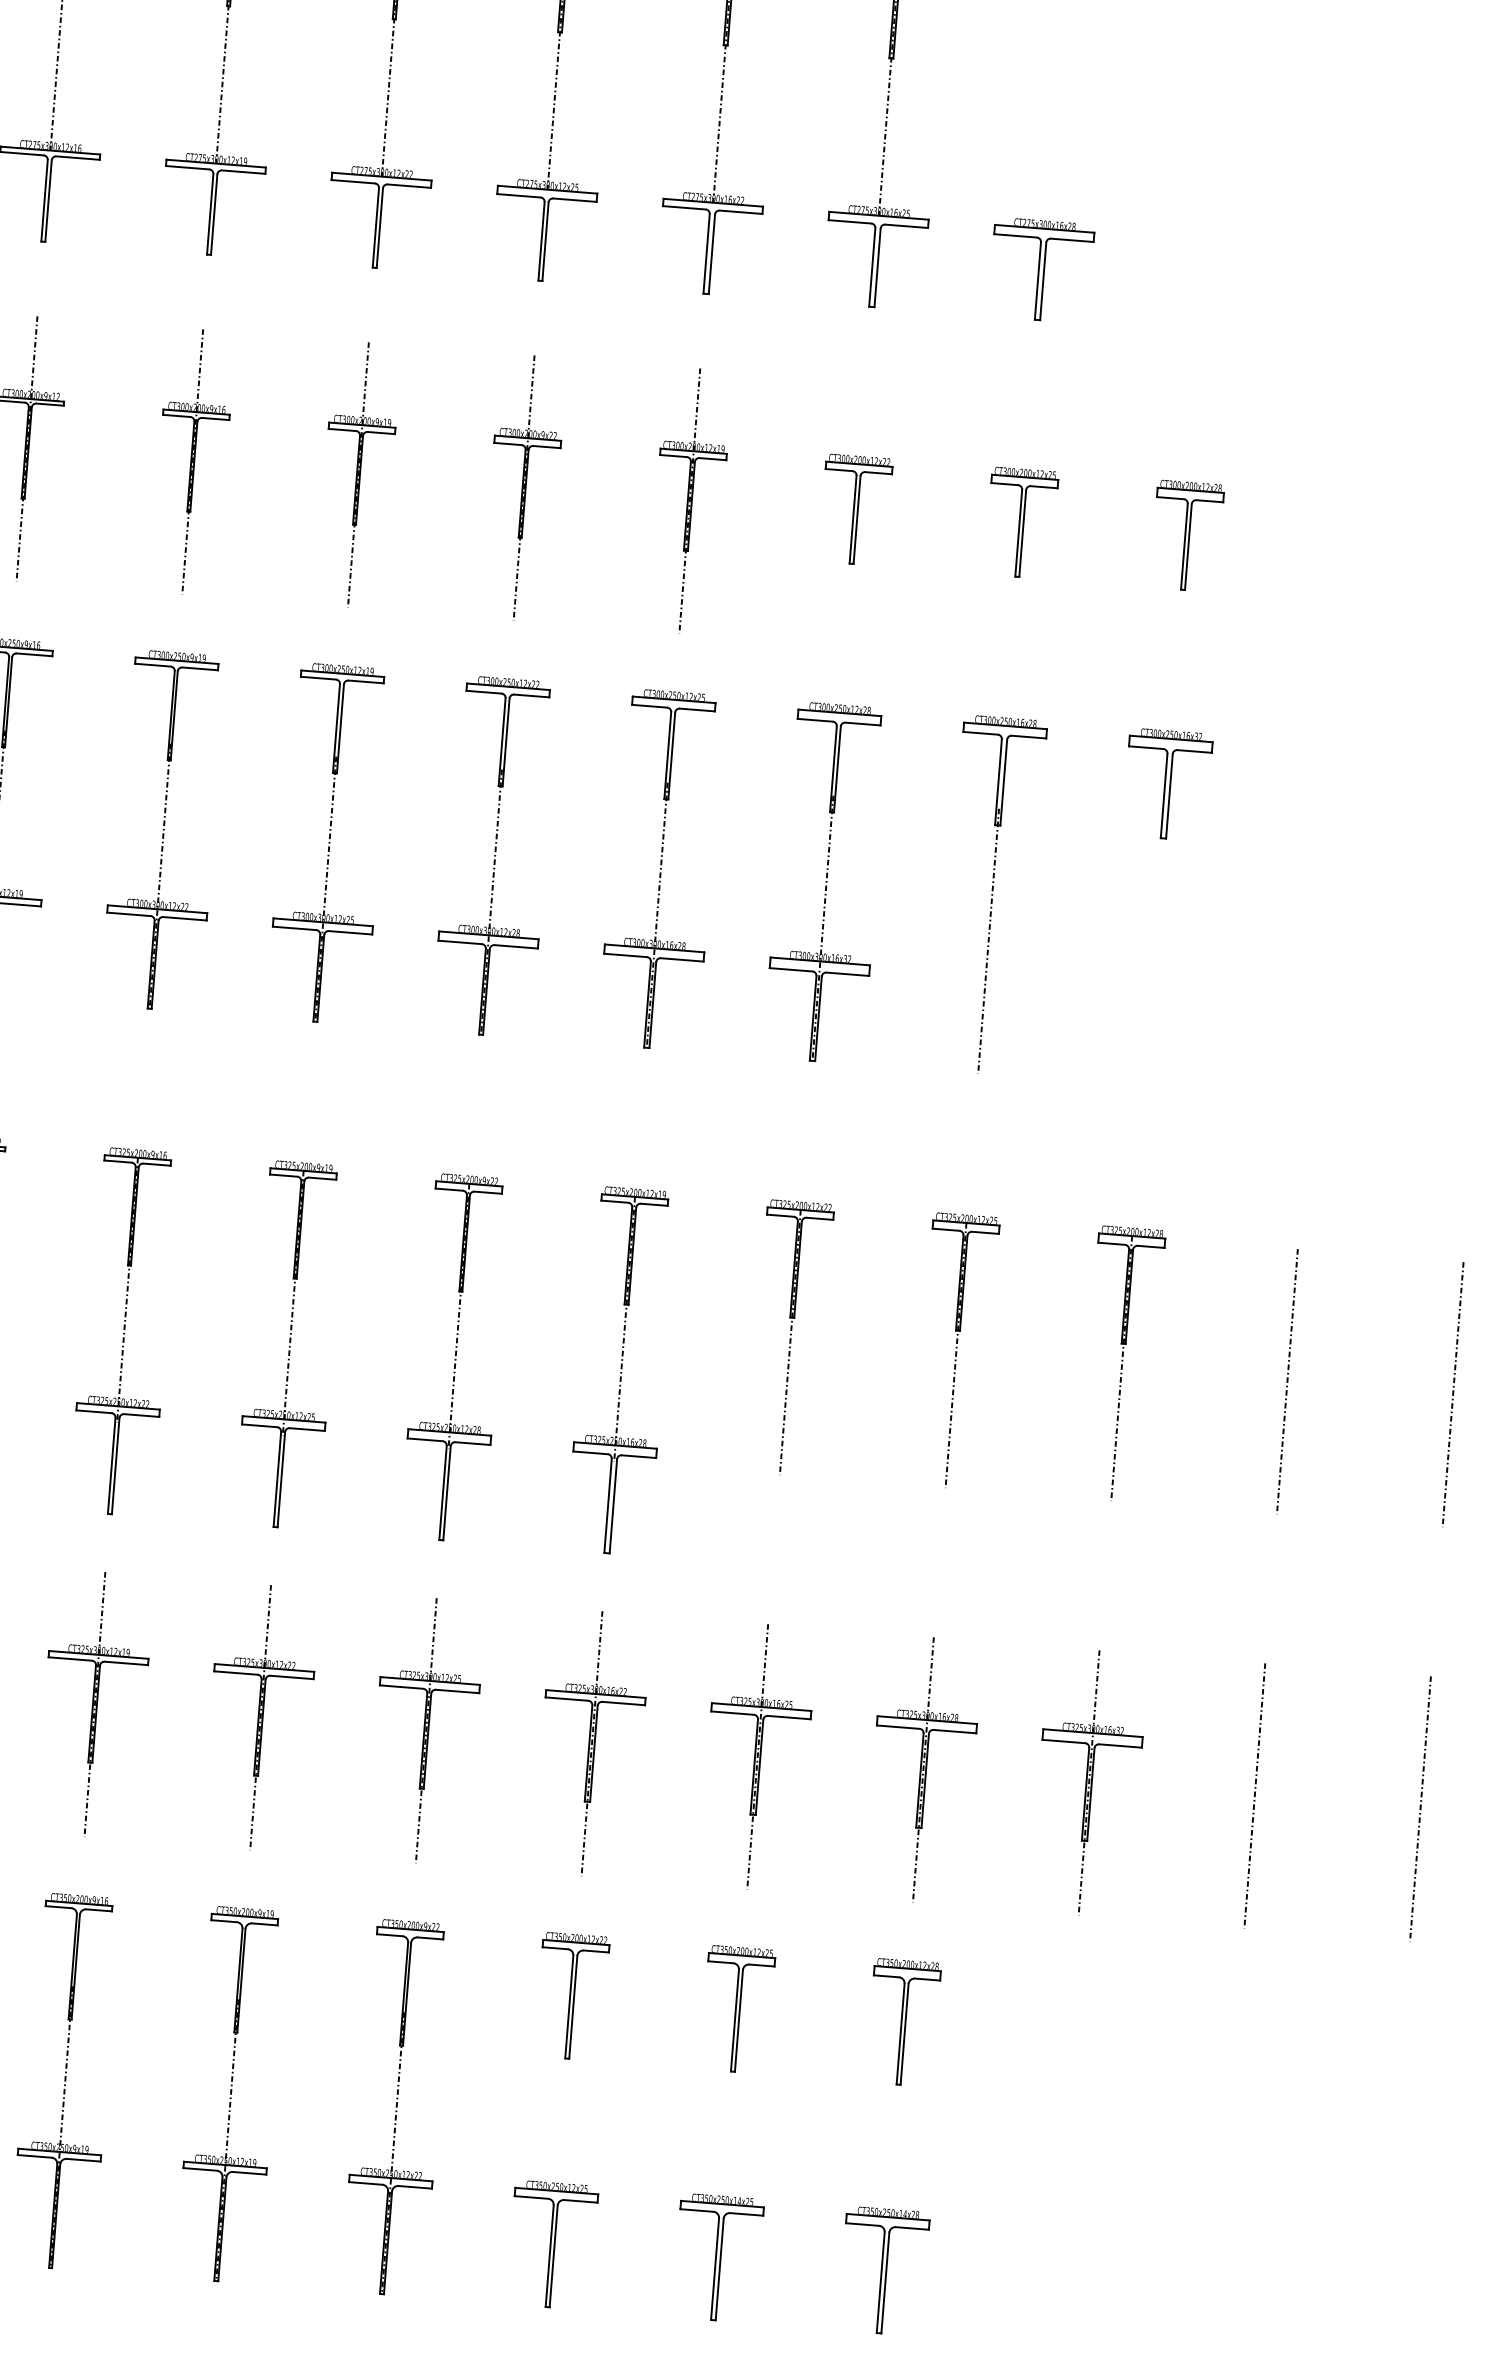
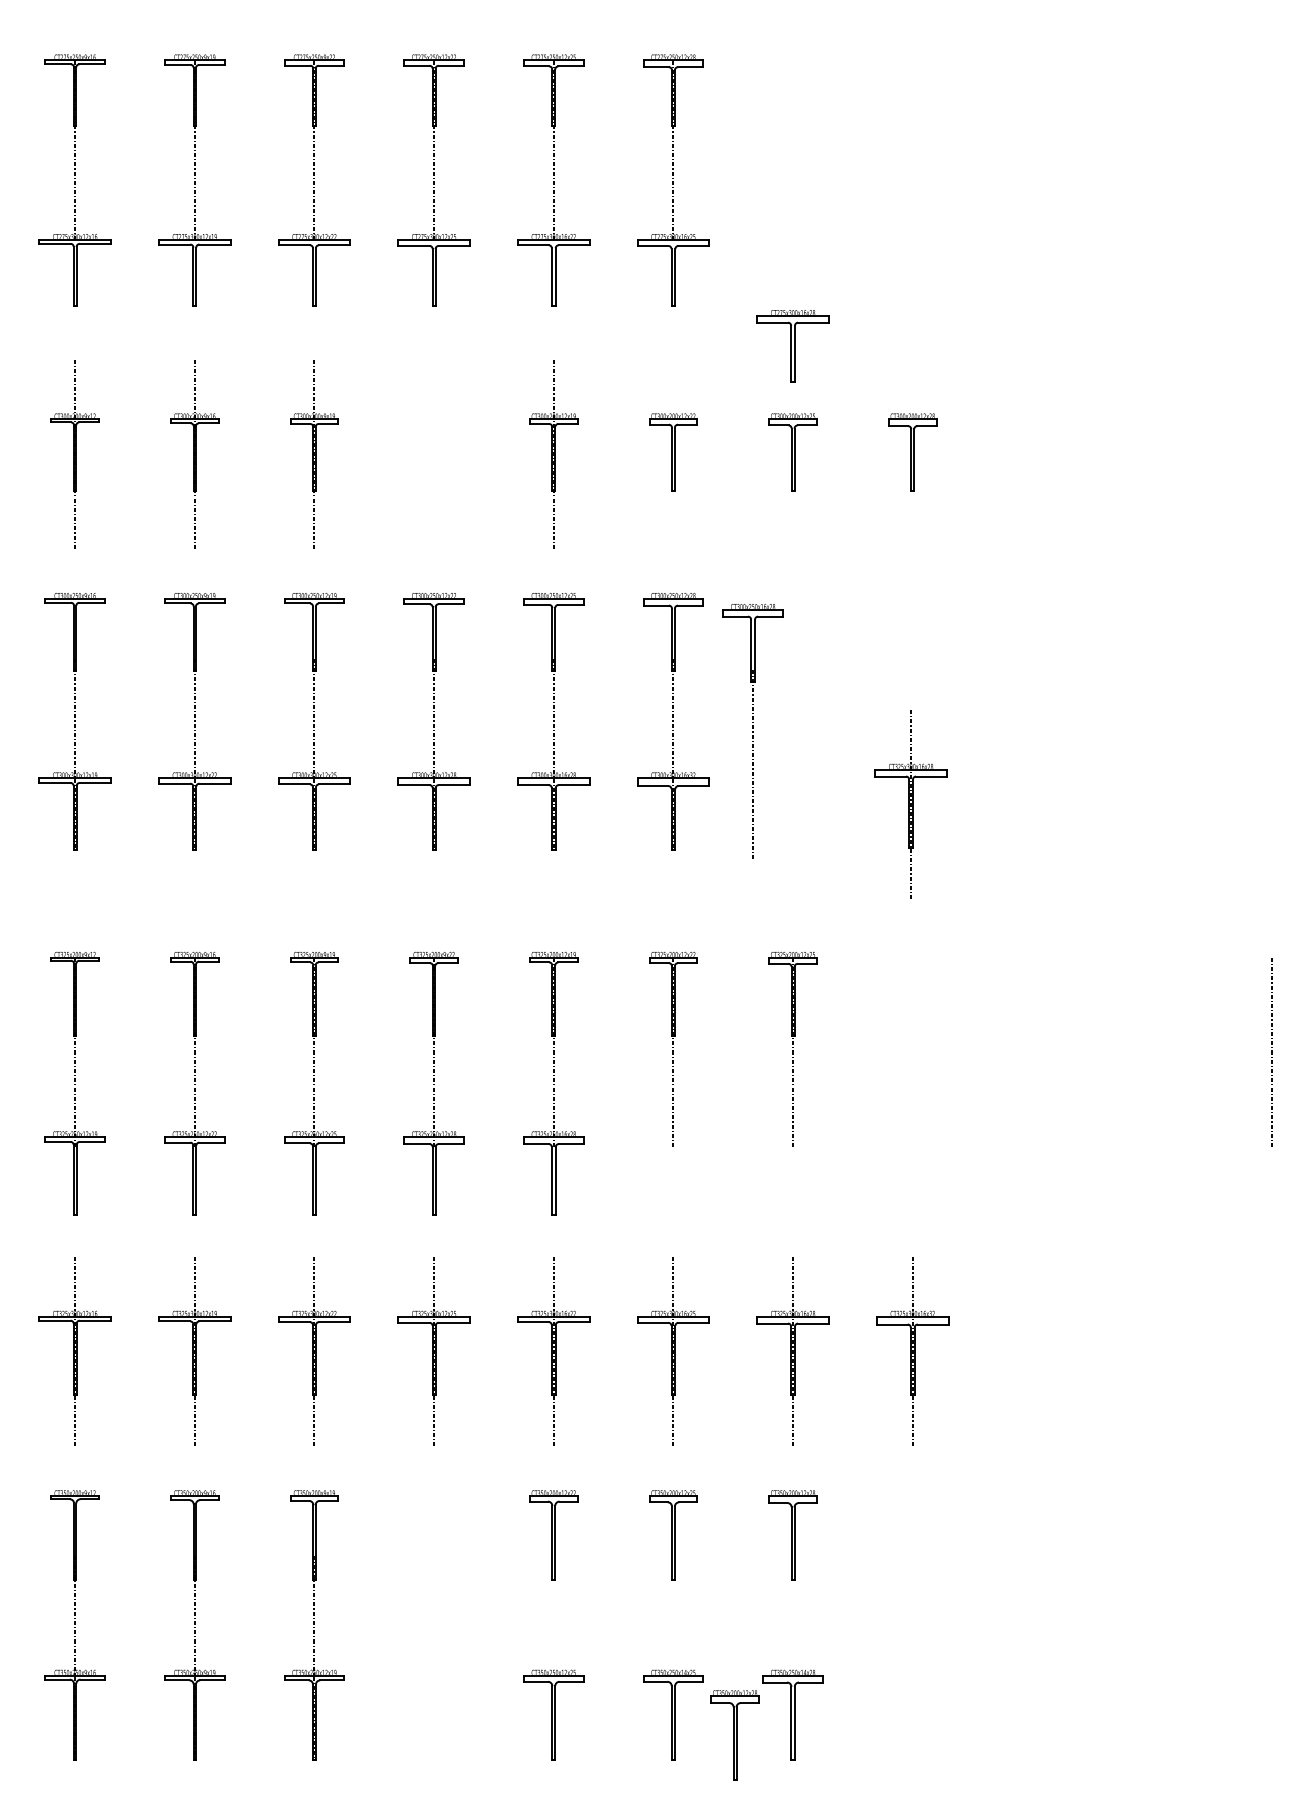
part: (1040, 271) -> (792, 346), moved
part: (523, 486) -> (433, 454), removed
part: (1167, 785) -> (912, 632), removed
part: (991, 894) -> (752, 731), moved
part: (1145, 1023) -> (910, 804), added
part: (1121, 1361) -> (912, 1048), removed
line: (1287, 1381) -> (1032, 1053), removed
line: (1453, 1394) -> (1152, 1053), removed
line: (1254, 1795) -> (1032, 1352), removed
line: (1421, 1808) -> (1152, 1352), removed
part: (395, 2108) -> (433, 1625), removed
part: (800, 2293) -> (734, 1735), added

